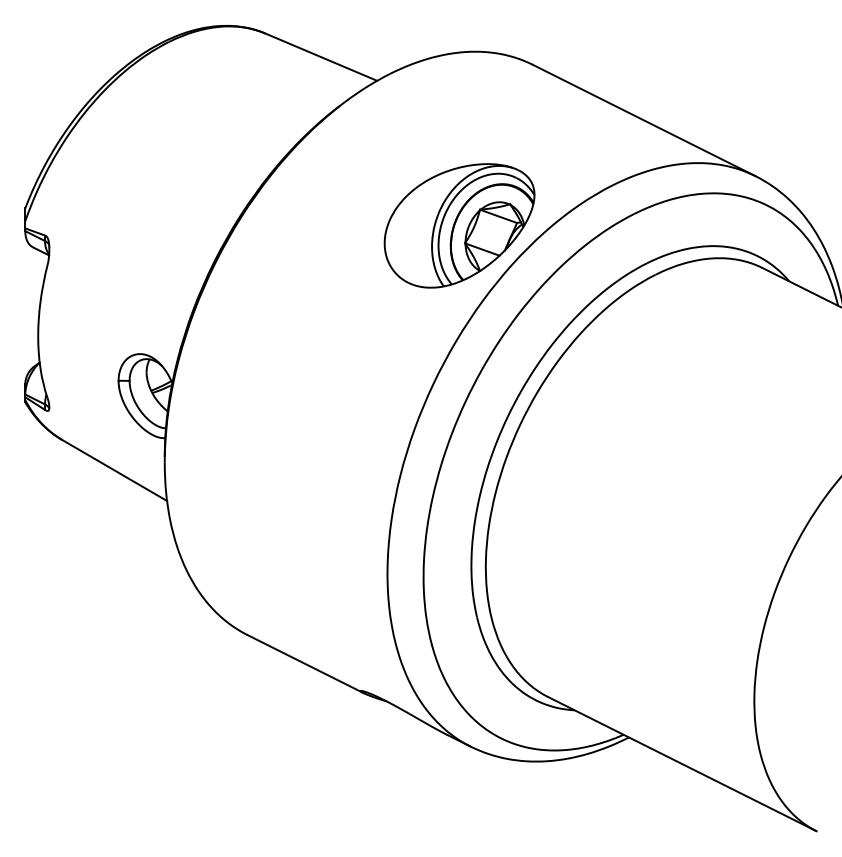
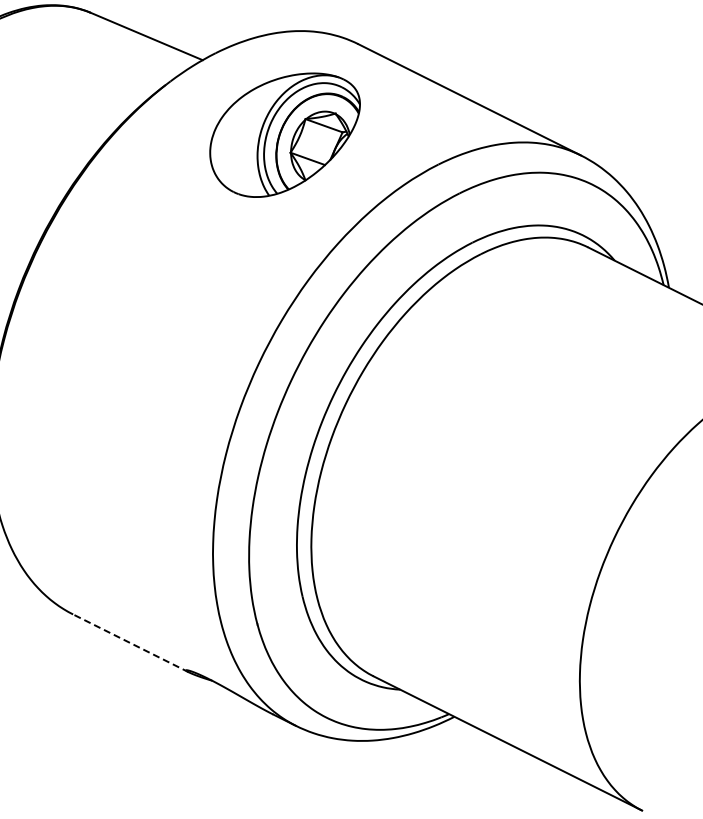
part: (459, 225) -> (285, 134), moved
line: (305, 664) -> (131, 643), solid -> dashed

